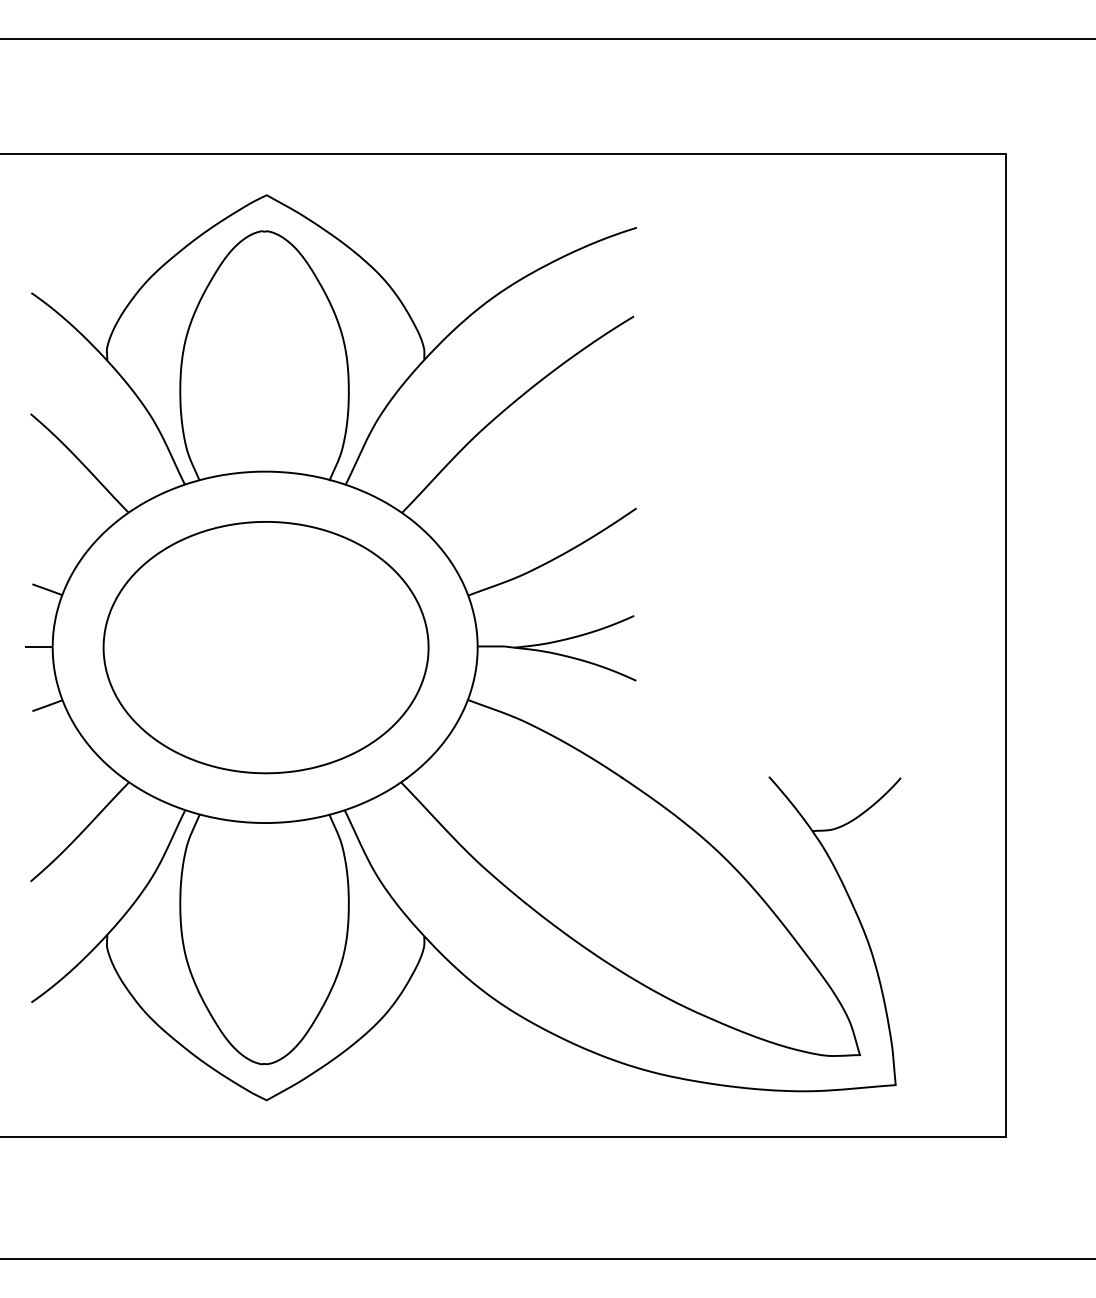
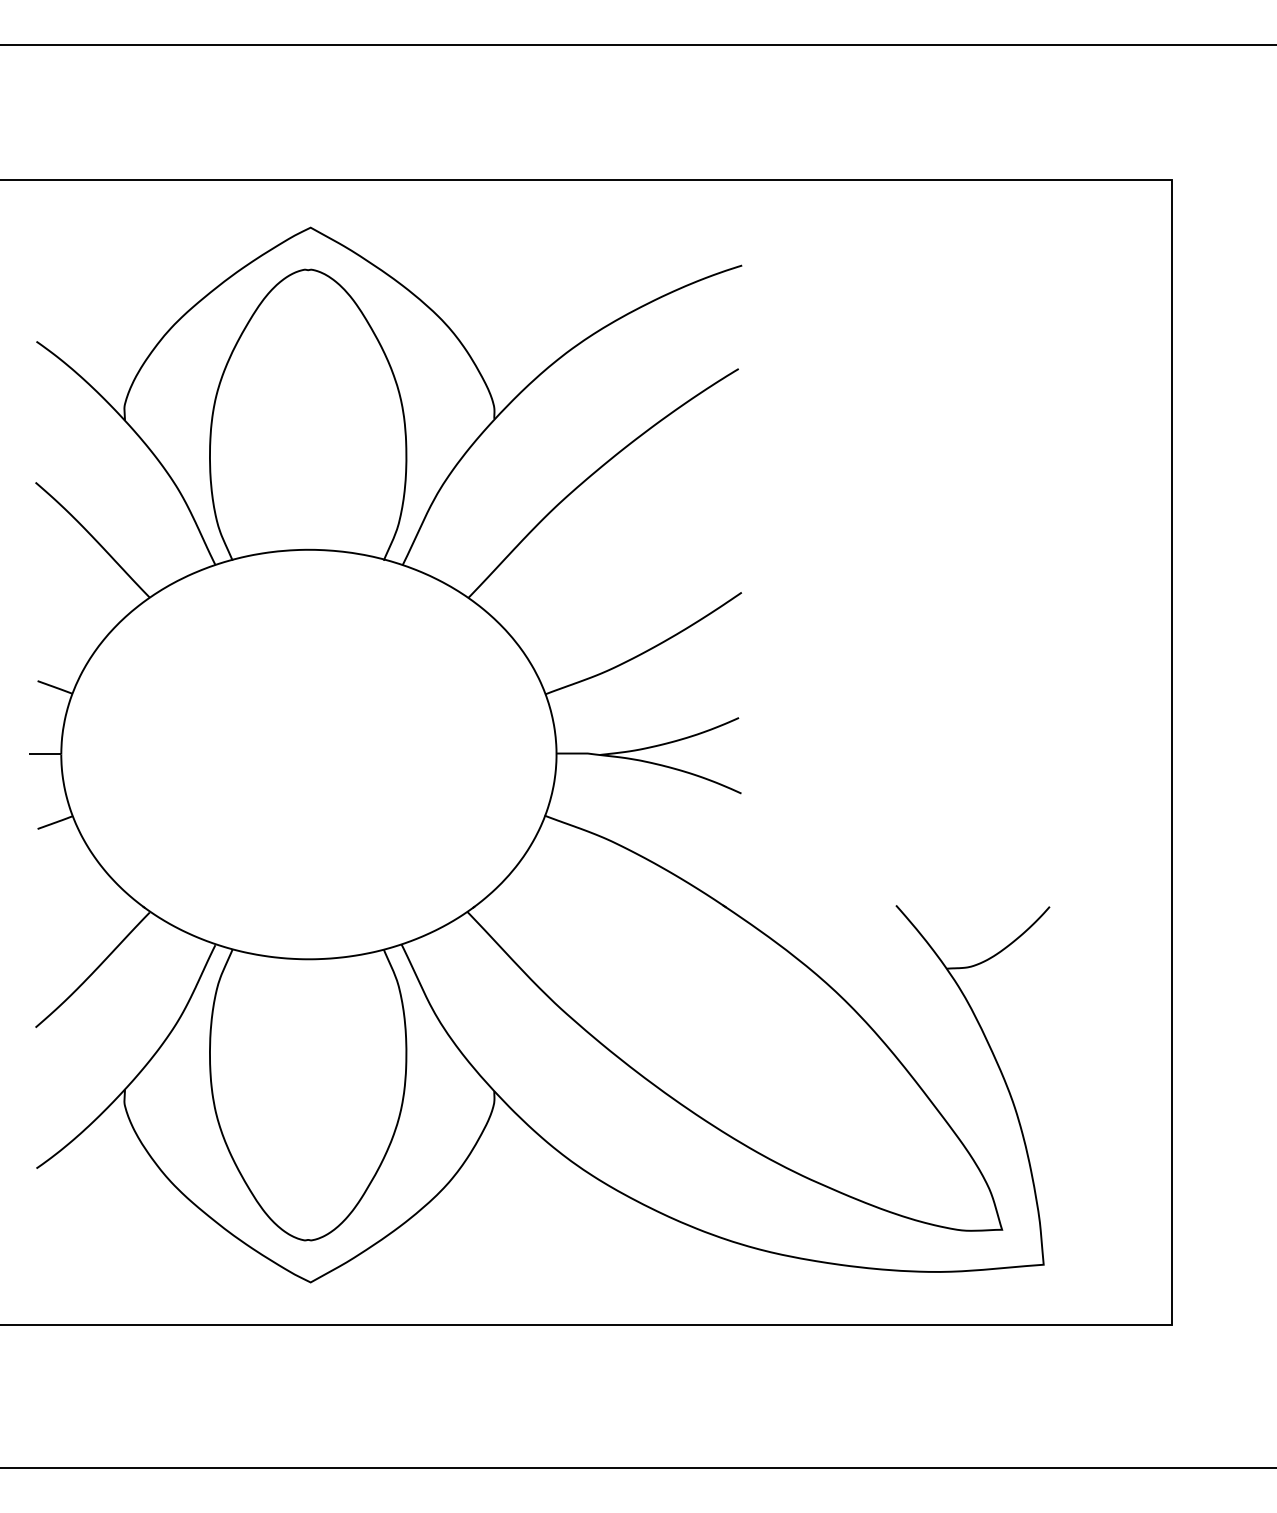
part: (265, 647) -> (309, 754), removed

